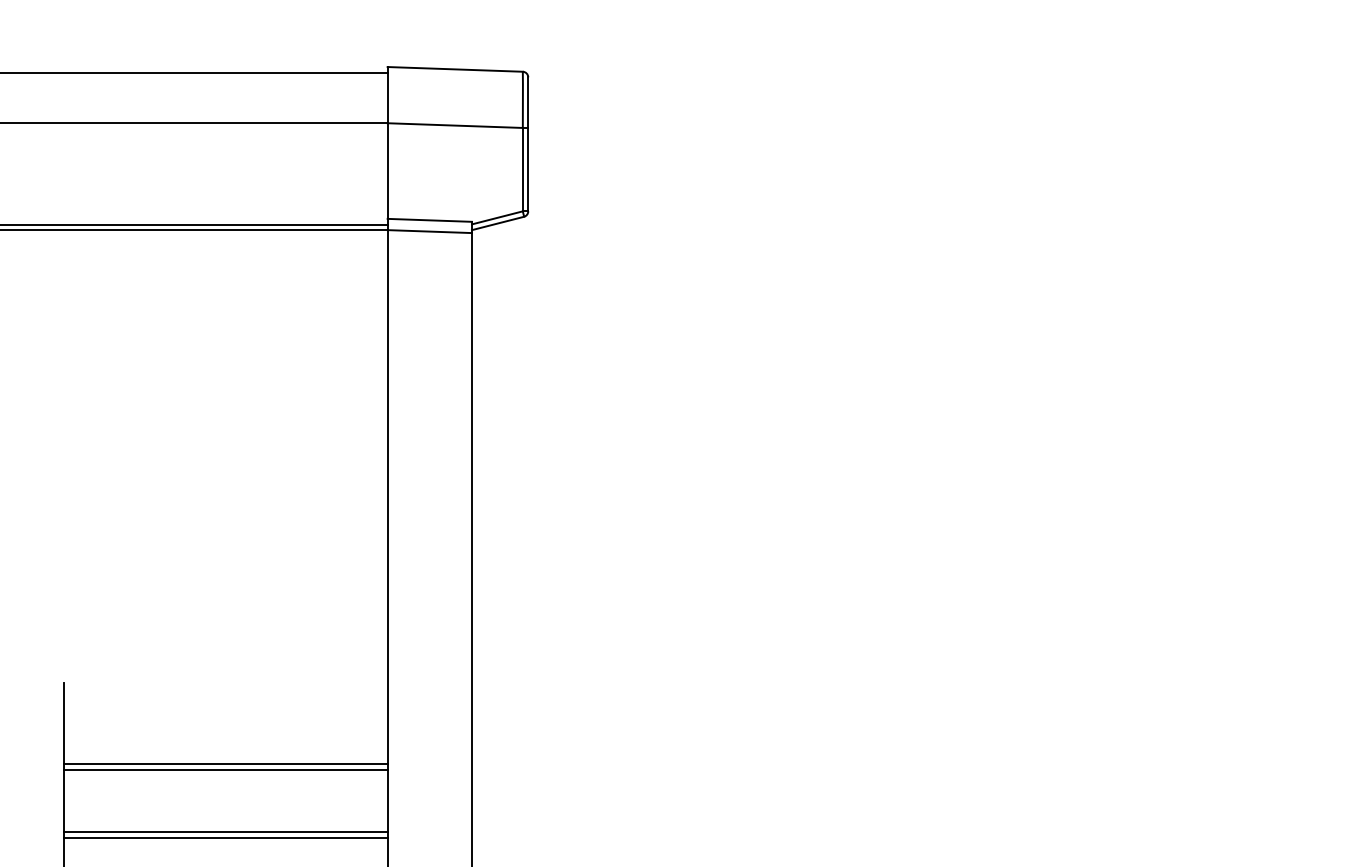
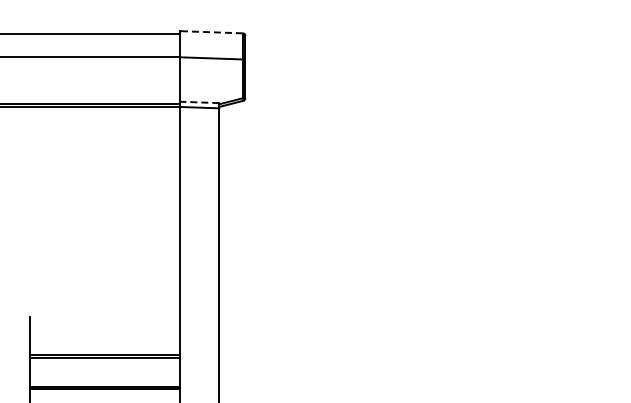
line: (455, 69) -> (211, 32), solid -> dashed
line: (429, 220) -> (199, 102), solid -> dashed

